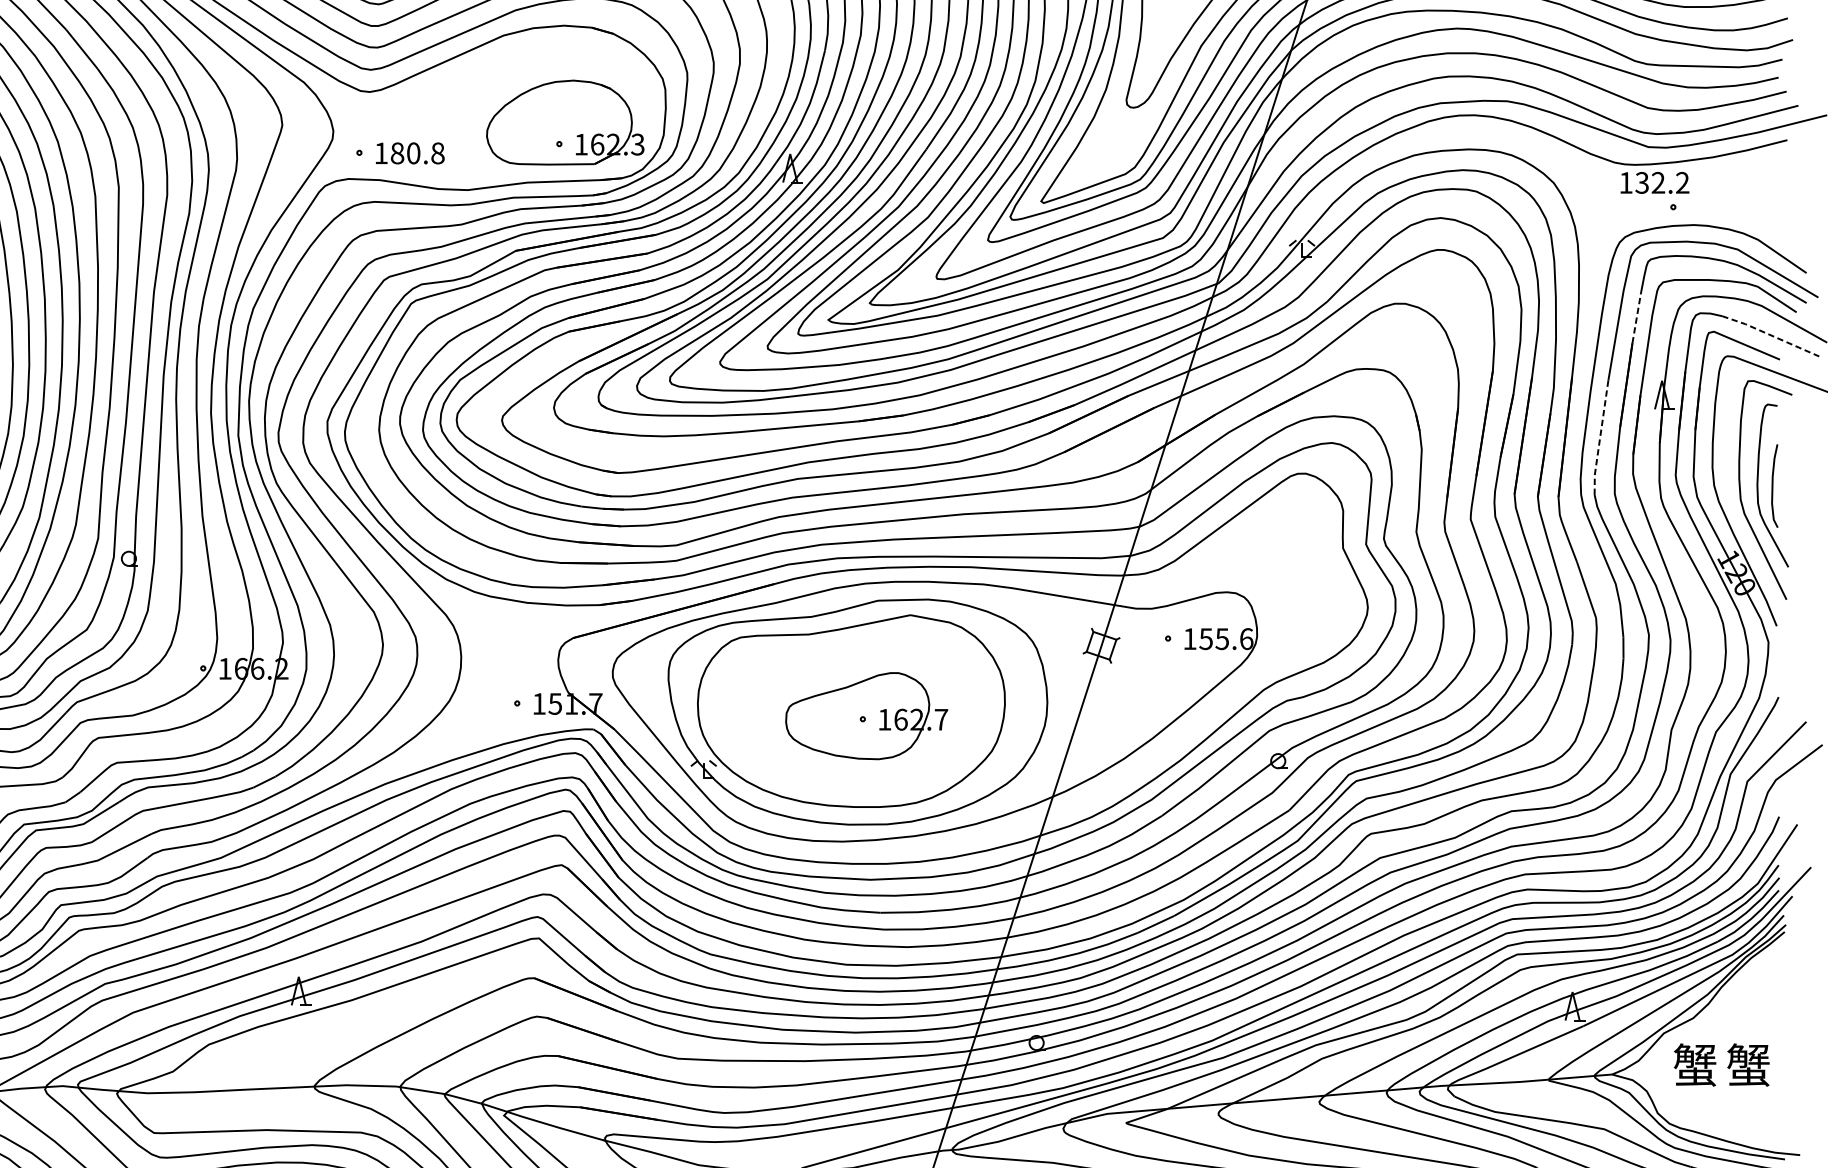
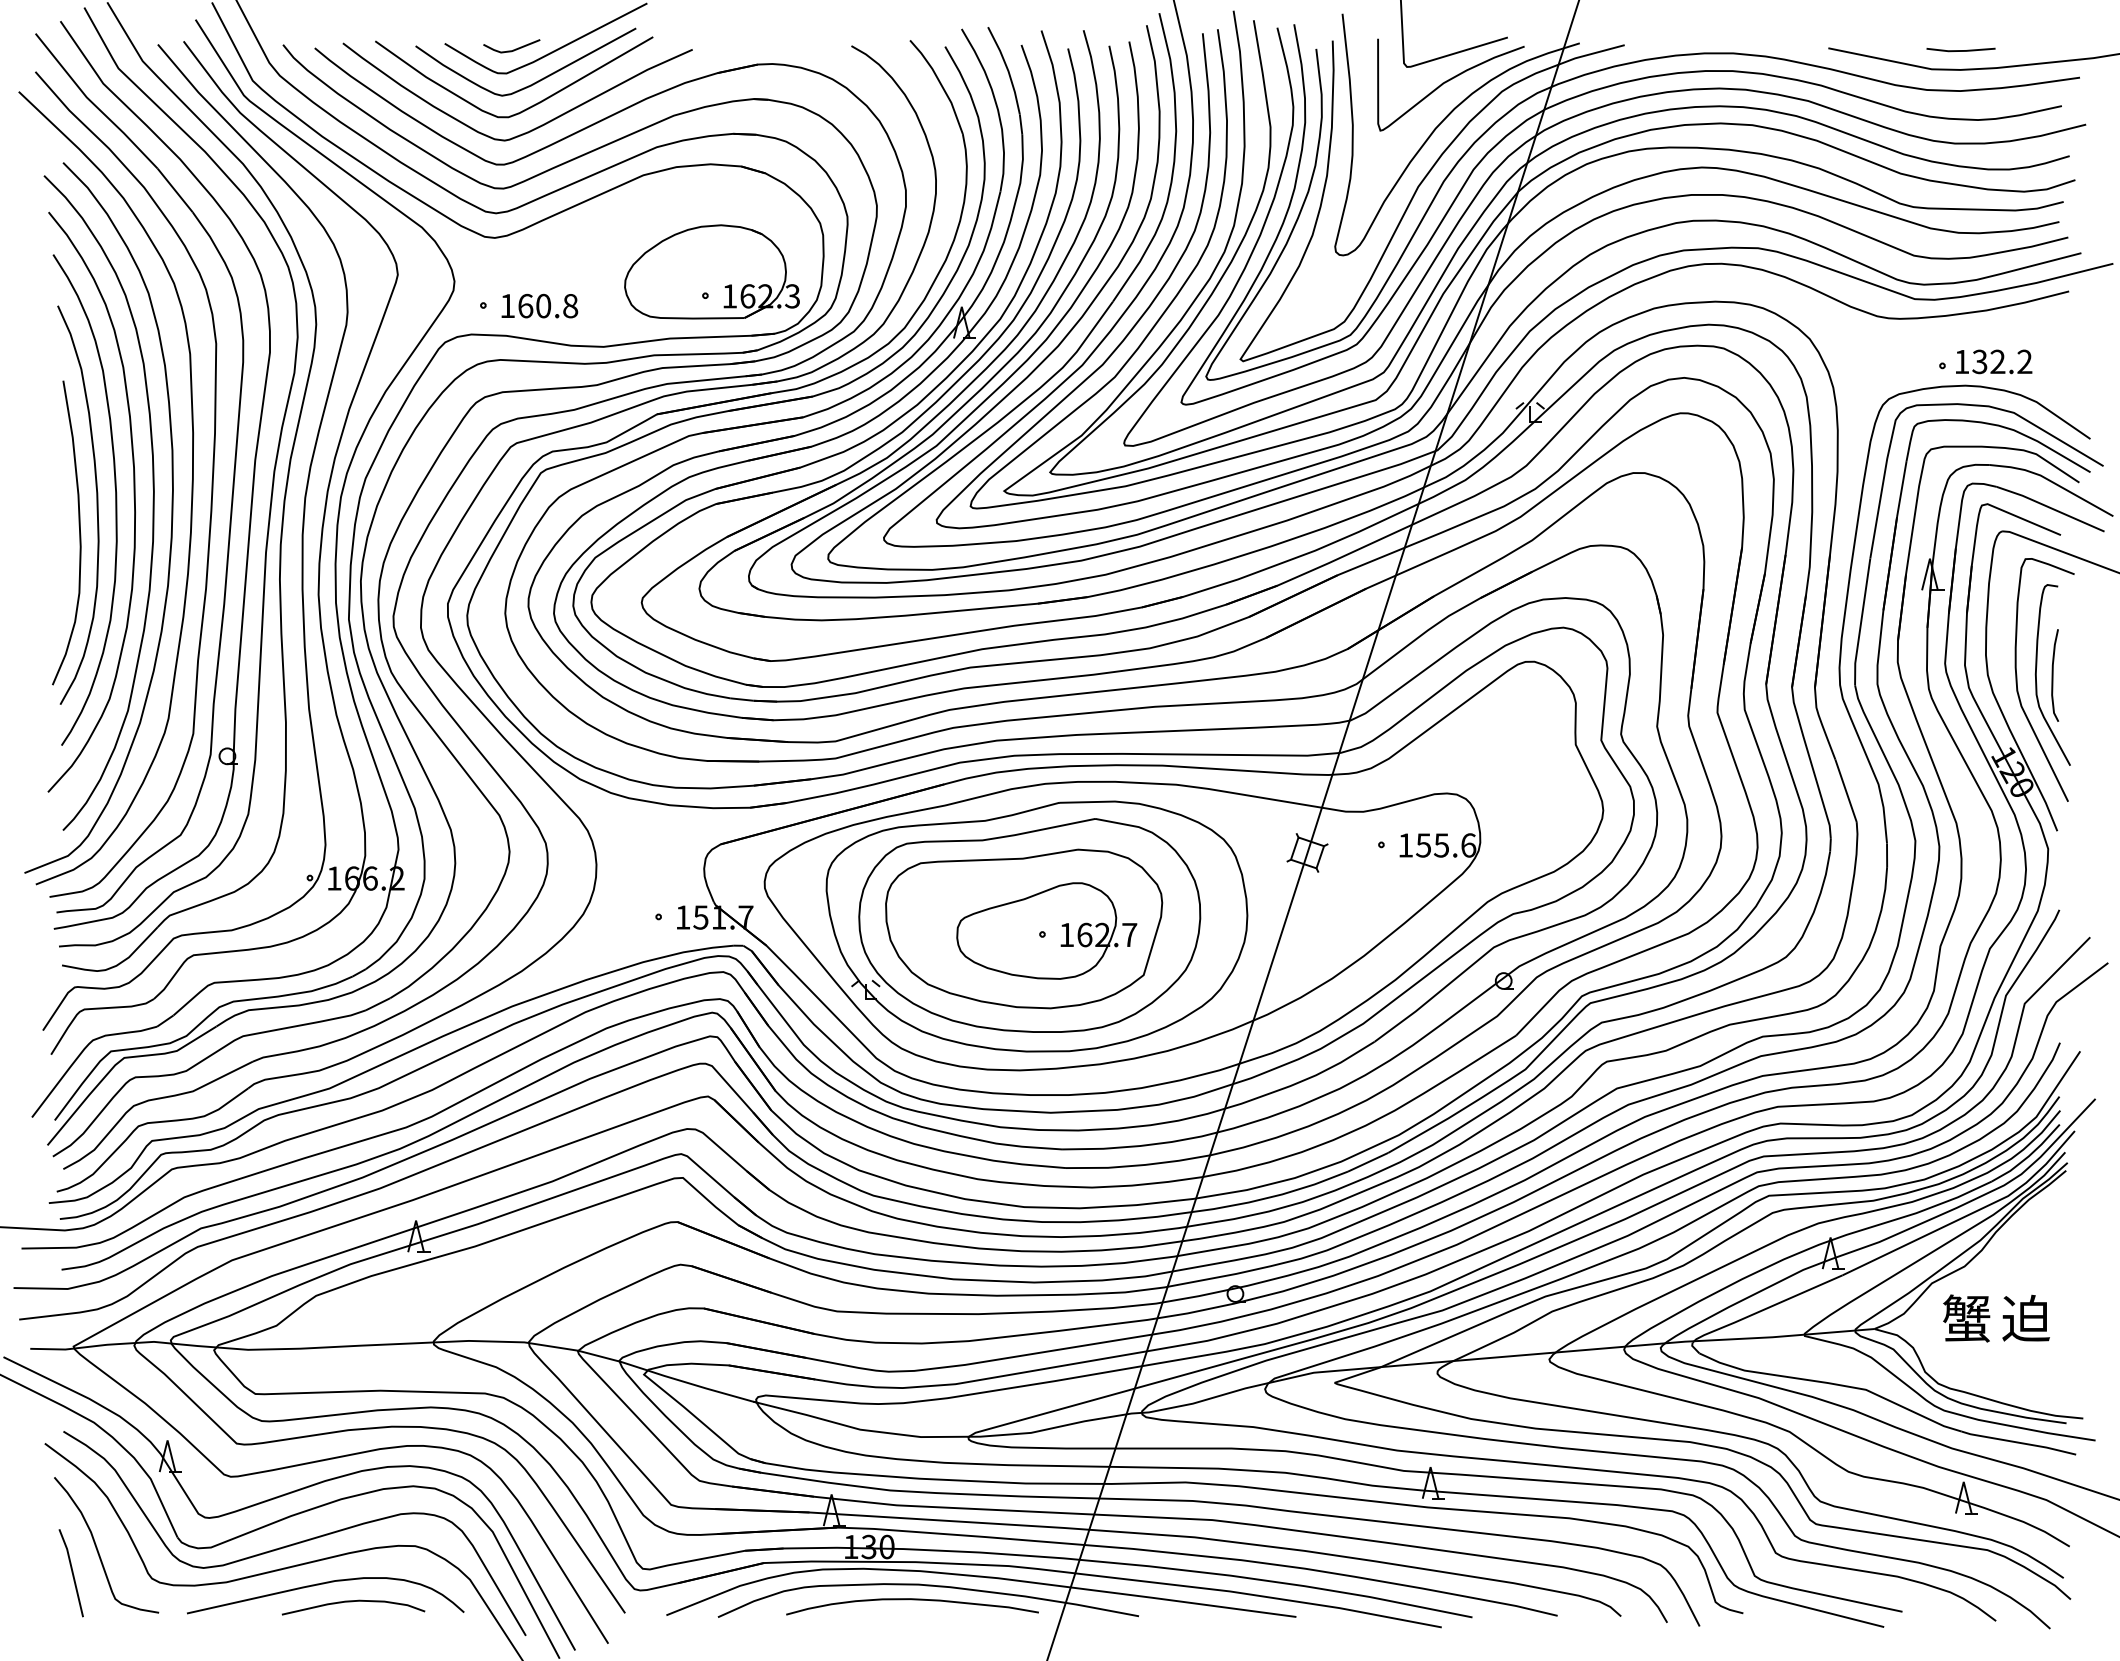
text: (397, 152) -> (525, 305), 180.8 -> 160.8
text: (1655, 182) -> (1994, 361), moved
line: (1636, 317) -> (1901, 488), dashed -> solid
line: (1770, 335) -> (2050, 508), dashed -> solid
line: (1600, 438) -> (1861, 622), dashed -> solid
part: (846, 713) -> (1024, 928), added
text: (1748, 1065) -> (2025, 1318), 蟹 -> 迫

